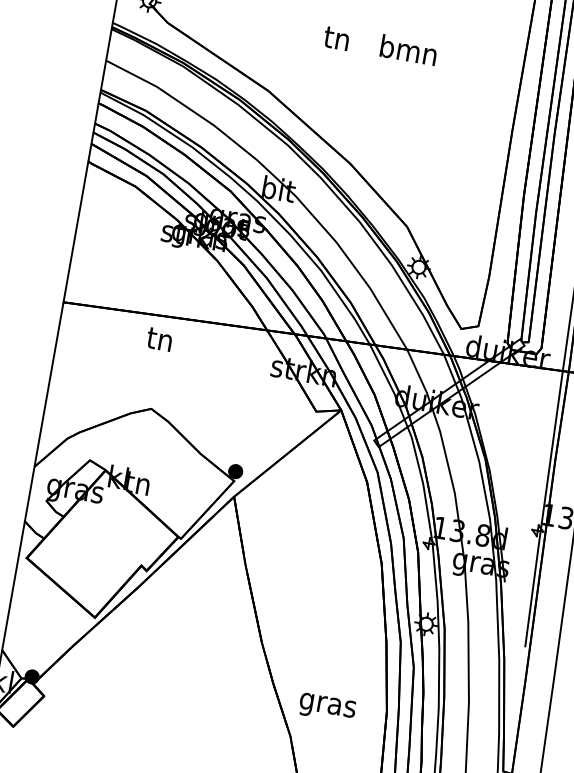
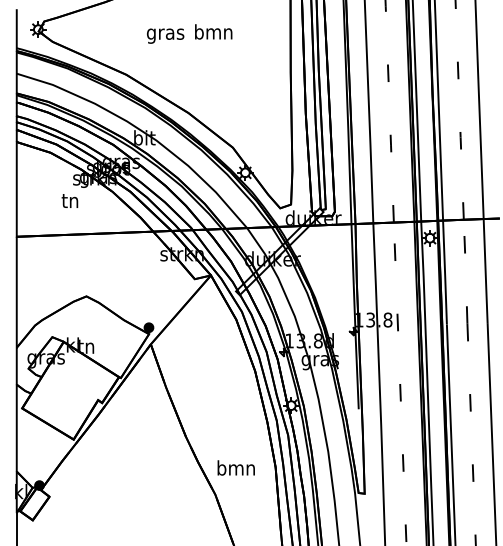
text: (336, 41) -> (165, 34), tn -> gras
text: (159, 338) -> (69, 200), moved
text: (326, 704) -> (235, 469), gras -> bmn

